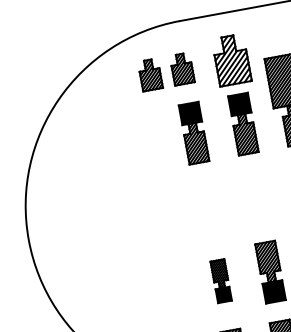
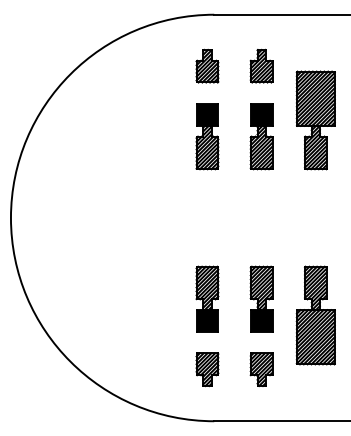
part: (231, 59) -> (261, 65), size x0.62
part: (150, 74) -> (172, 65), removed
part: (221, 280) -> (207, 298), size x1.43

